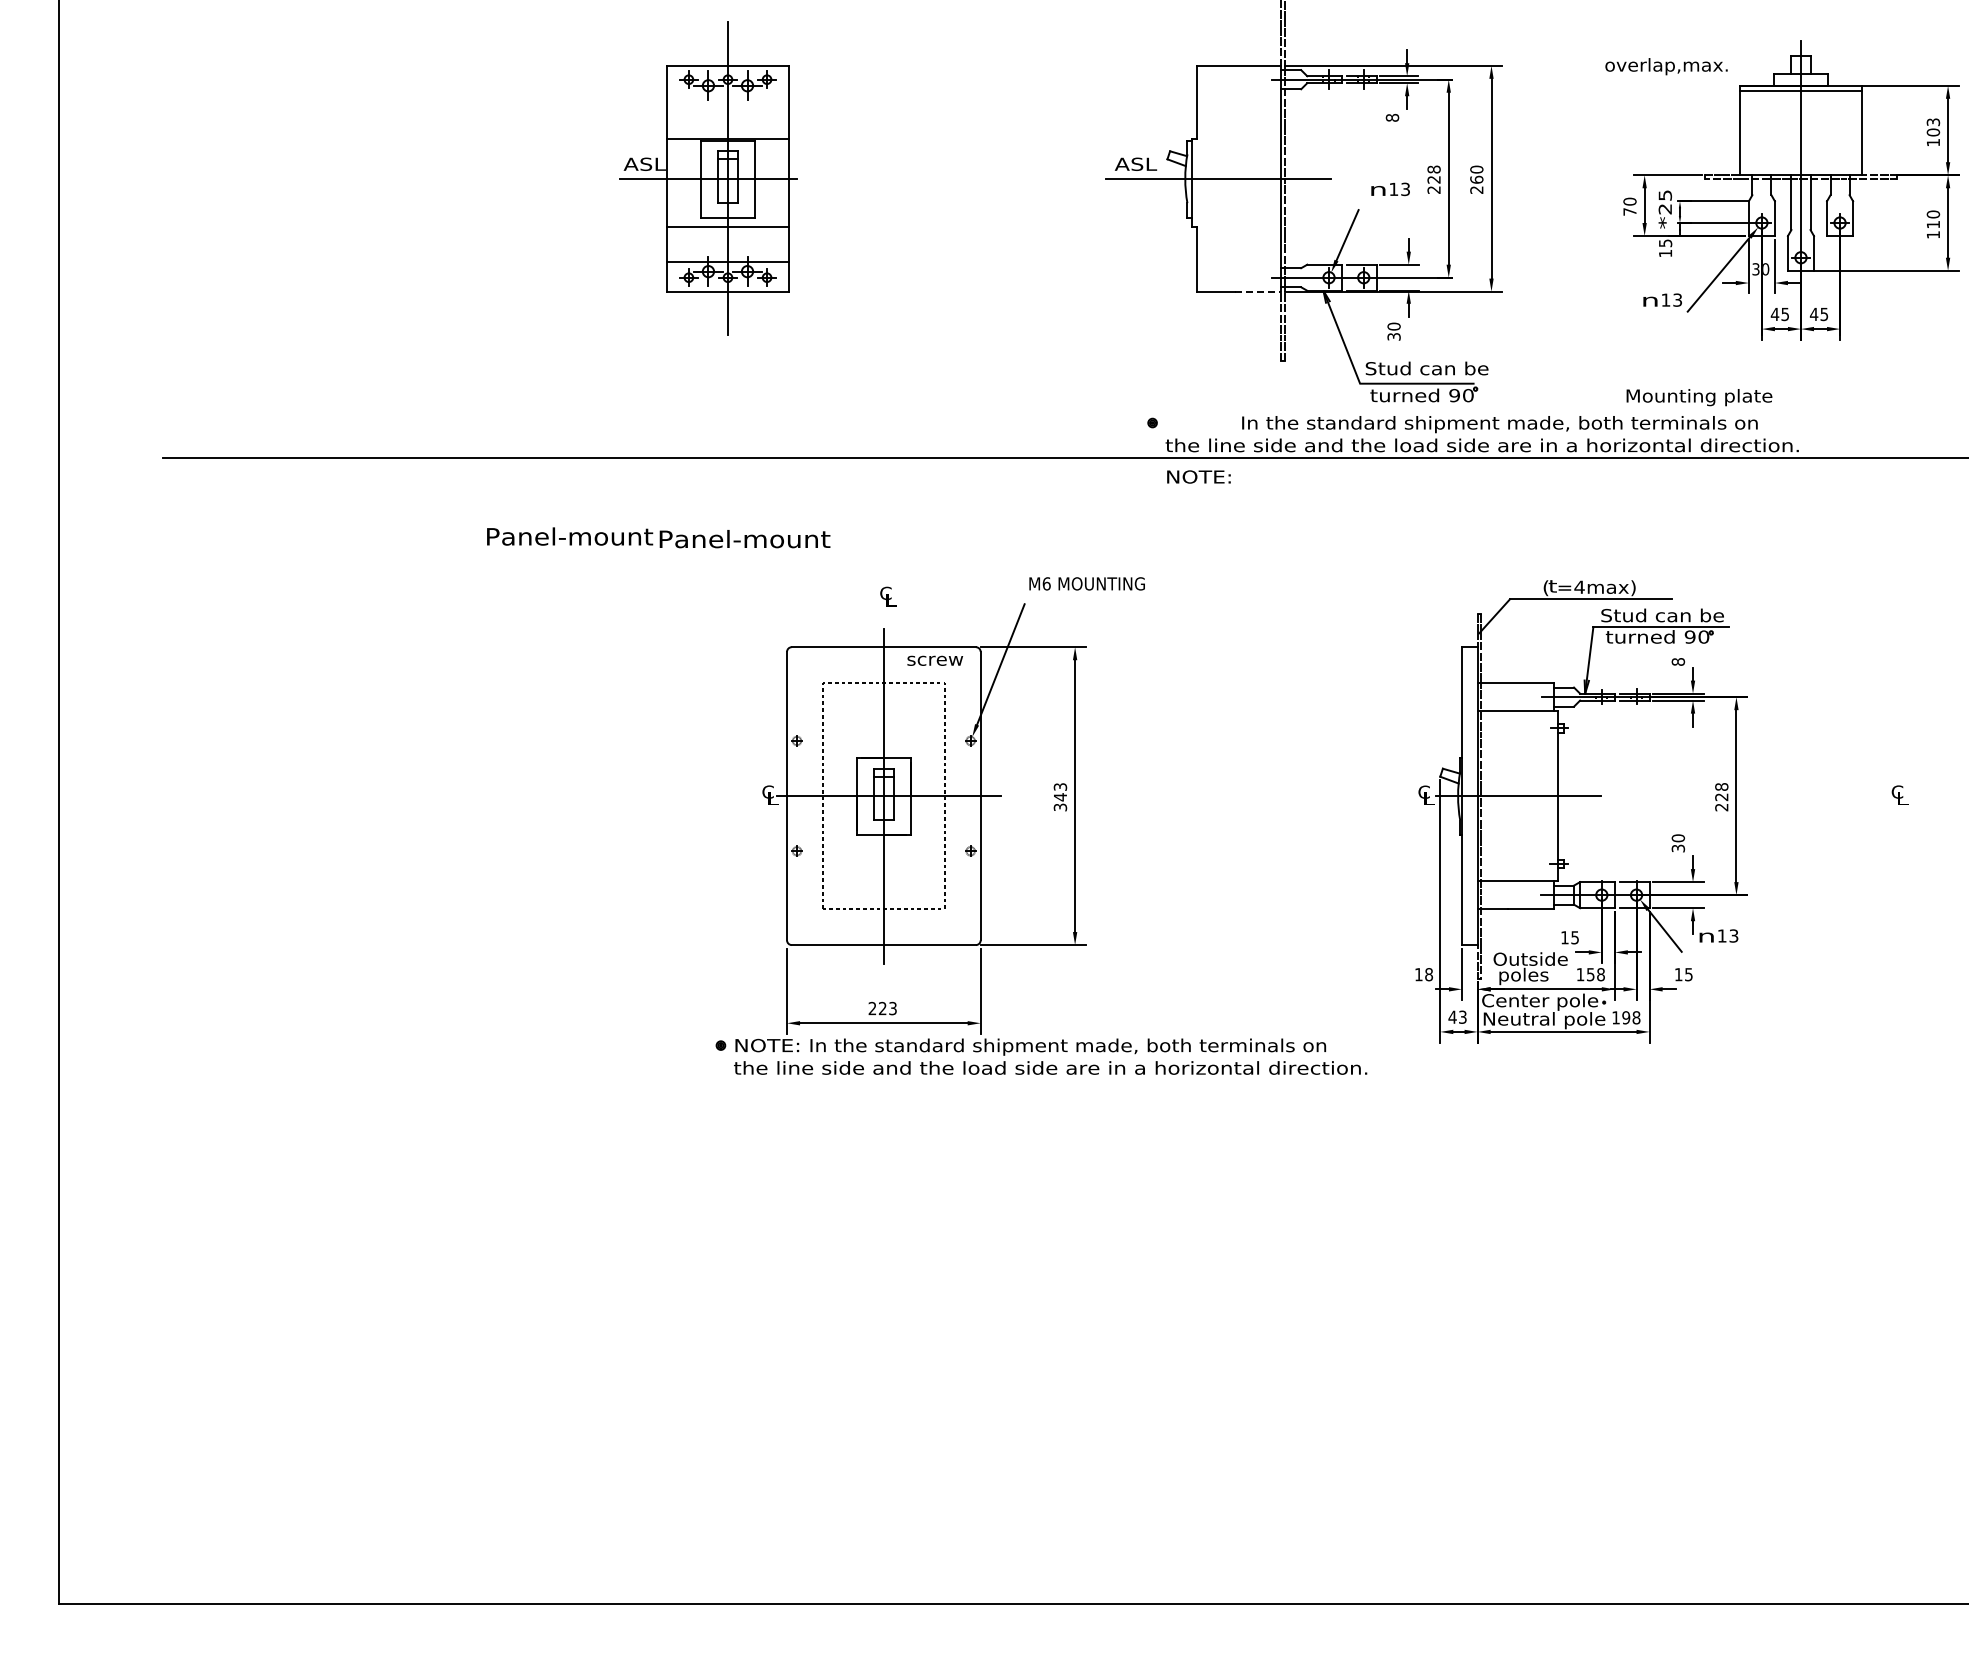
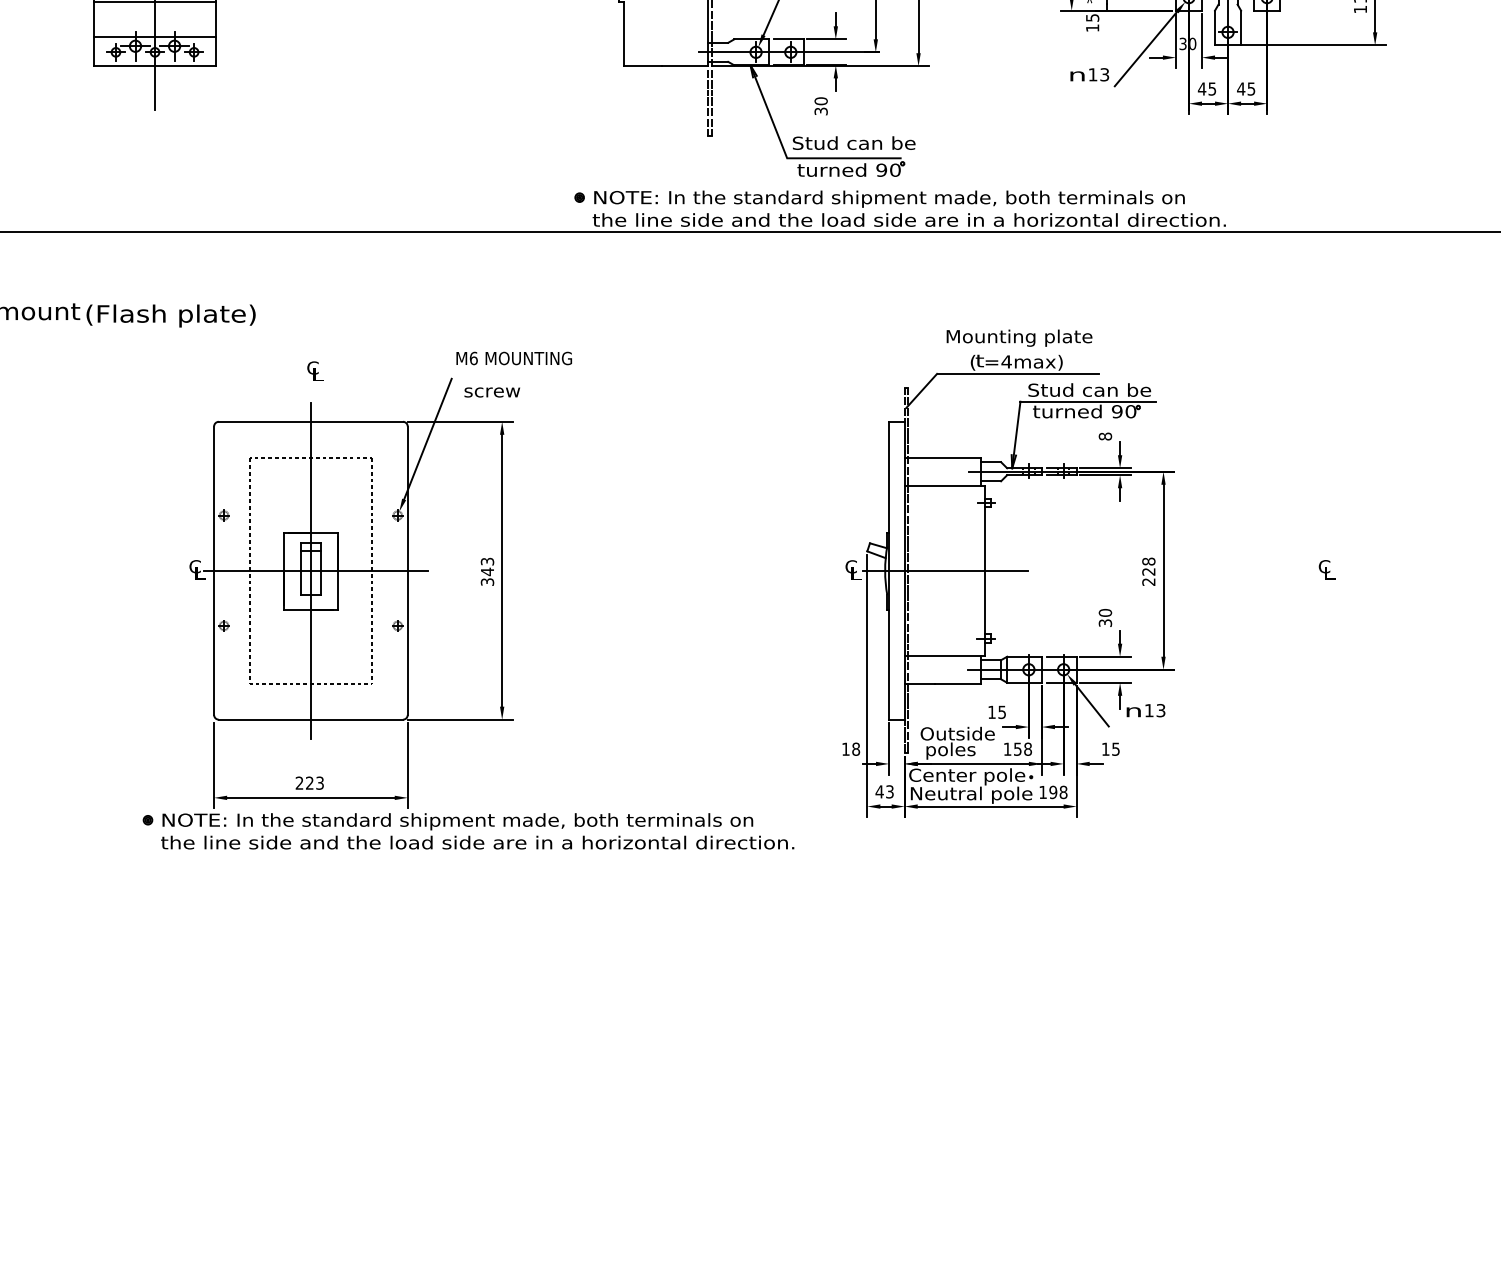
line: (1258, 291) -> (685, 66), dashed -> solid
text: (1699, 397) -> (1019, 338), moved
text: (1198, 476) -> (625, 197), moved
text: (744, 541) -> (171, 316), Panel-mount -> (Flash plate)
text: (935, 660) -> (492, 392), moved

